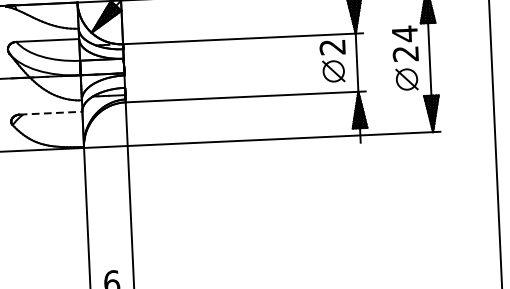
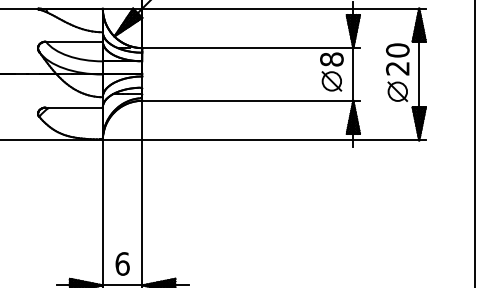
text: (404, 34) -> (397, 50), 24 -> 20
text: (332, 47) -> (331, 59), 2 -> 8
line: (51, 113) -> (74, 107), dashed -> solid

